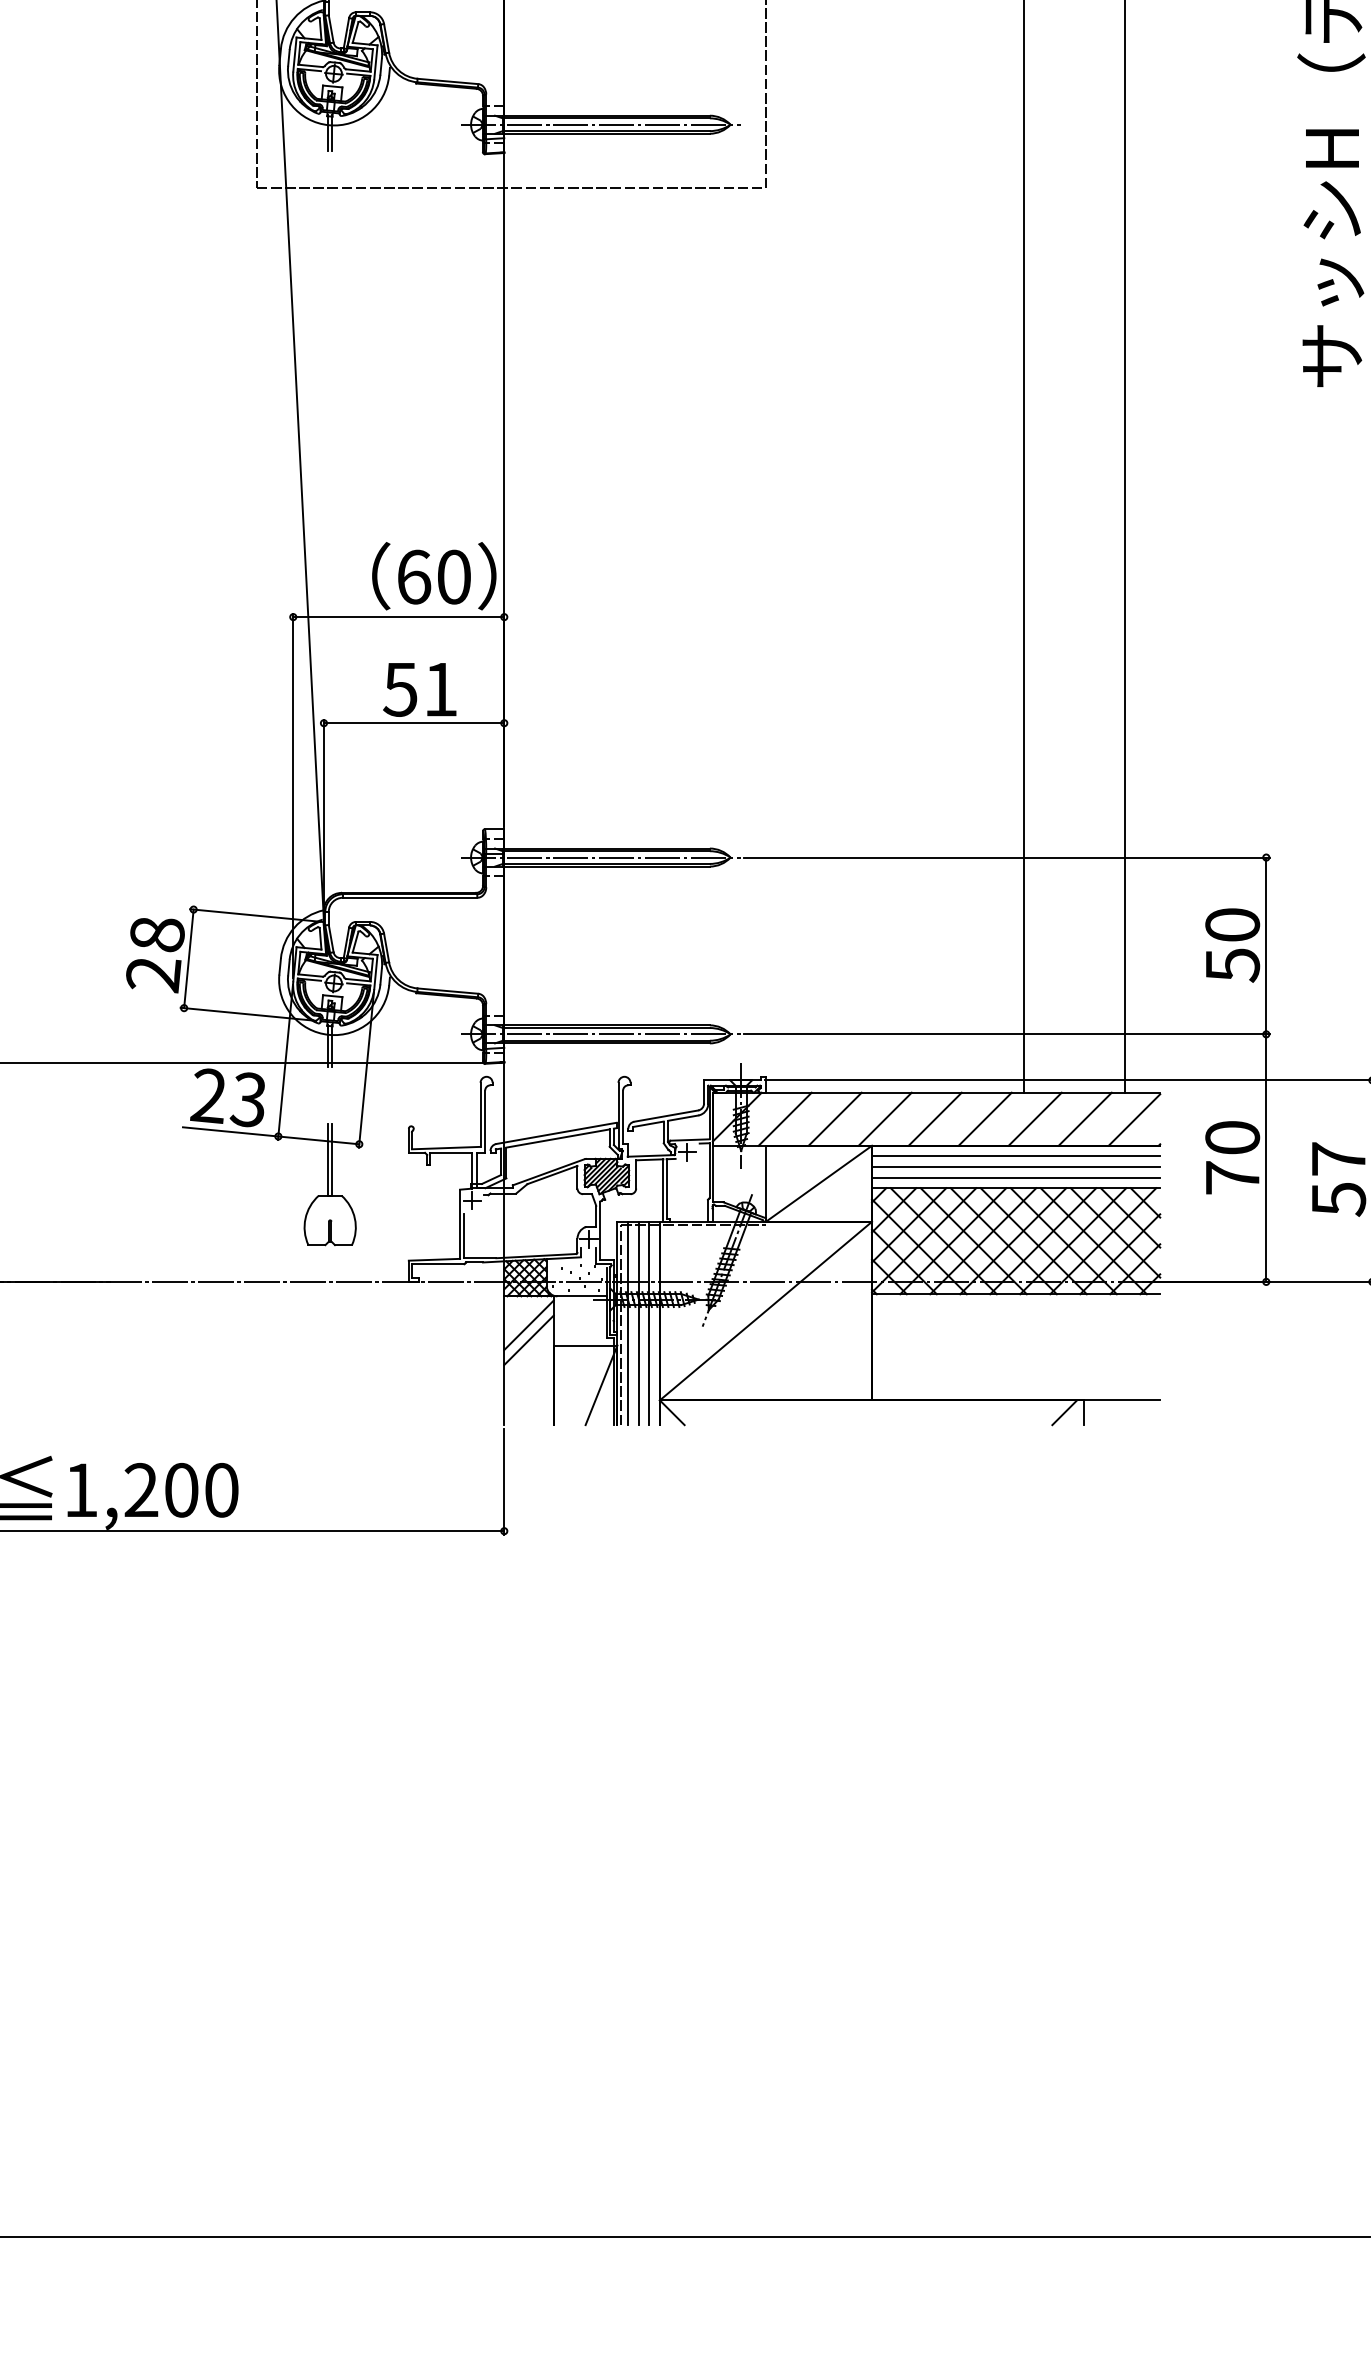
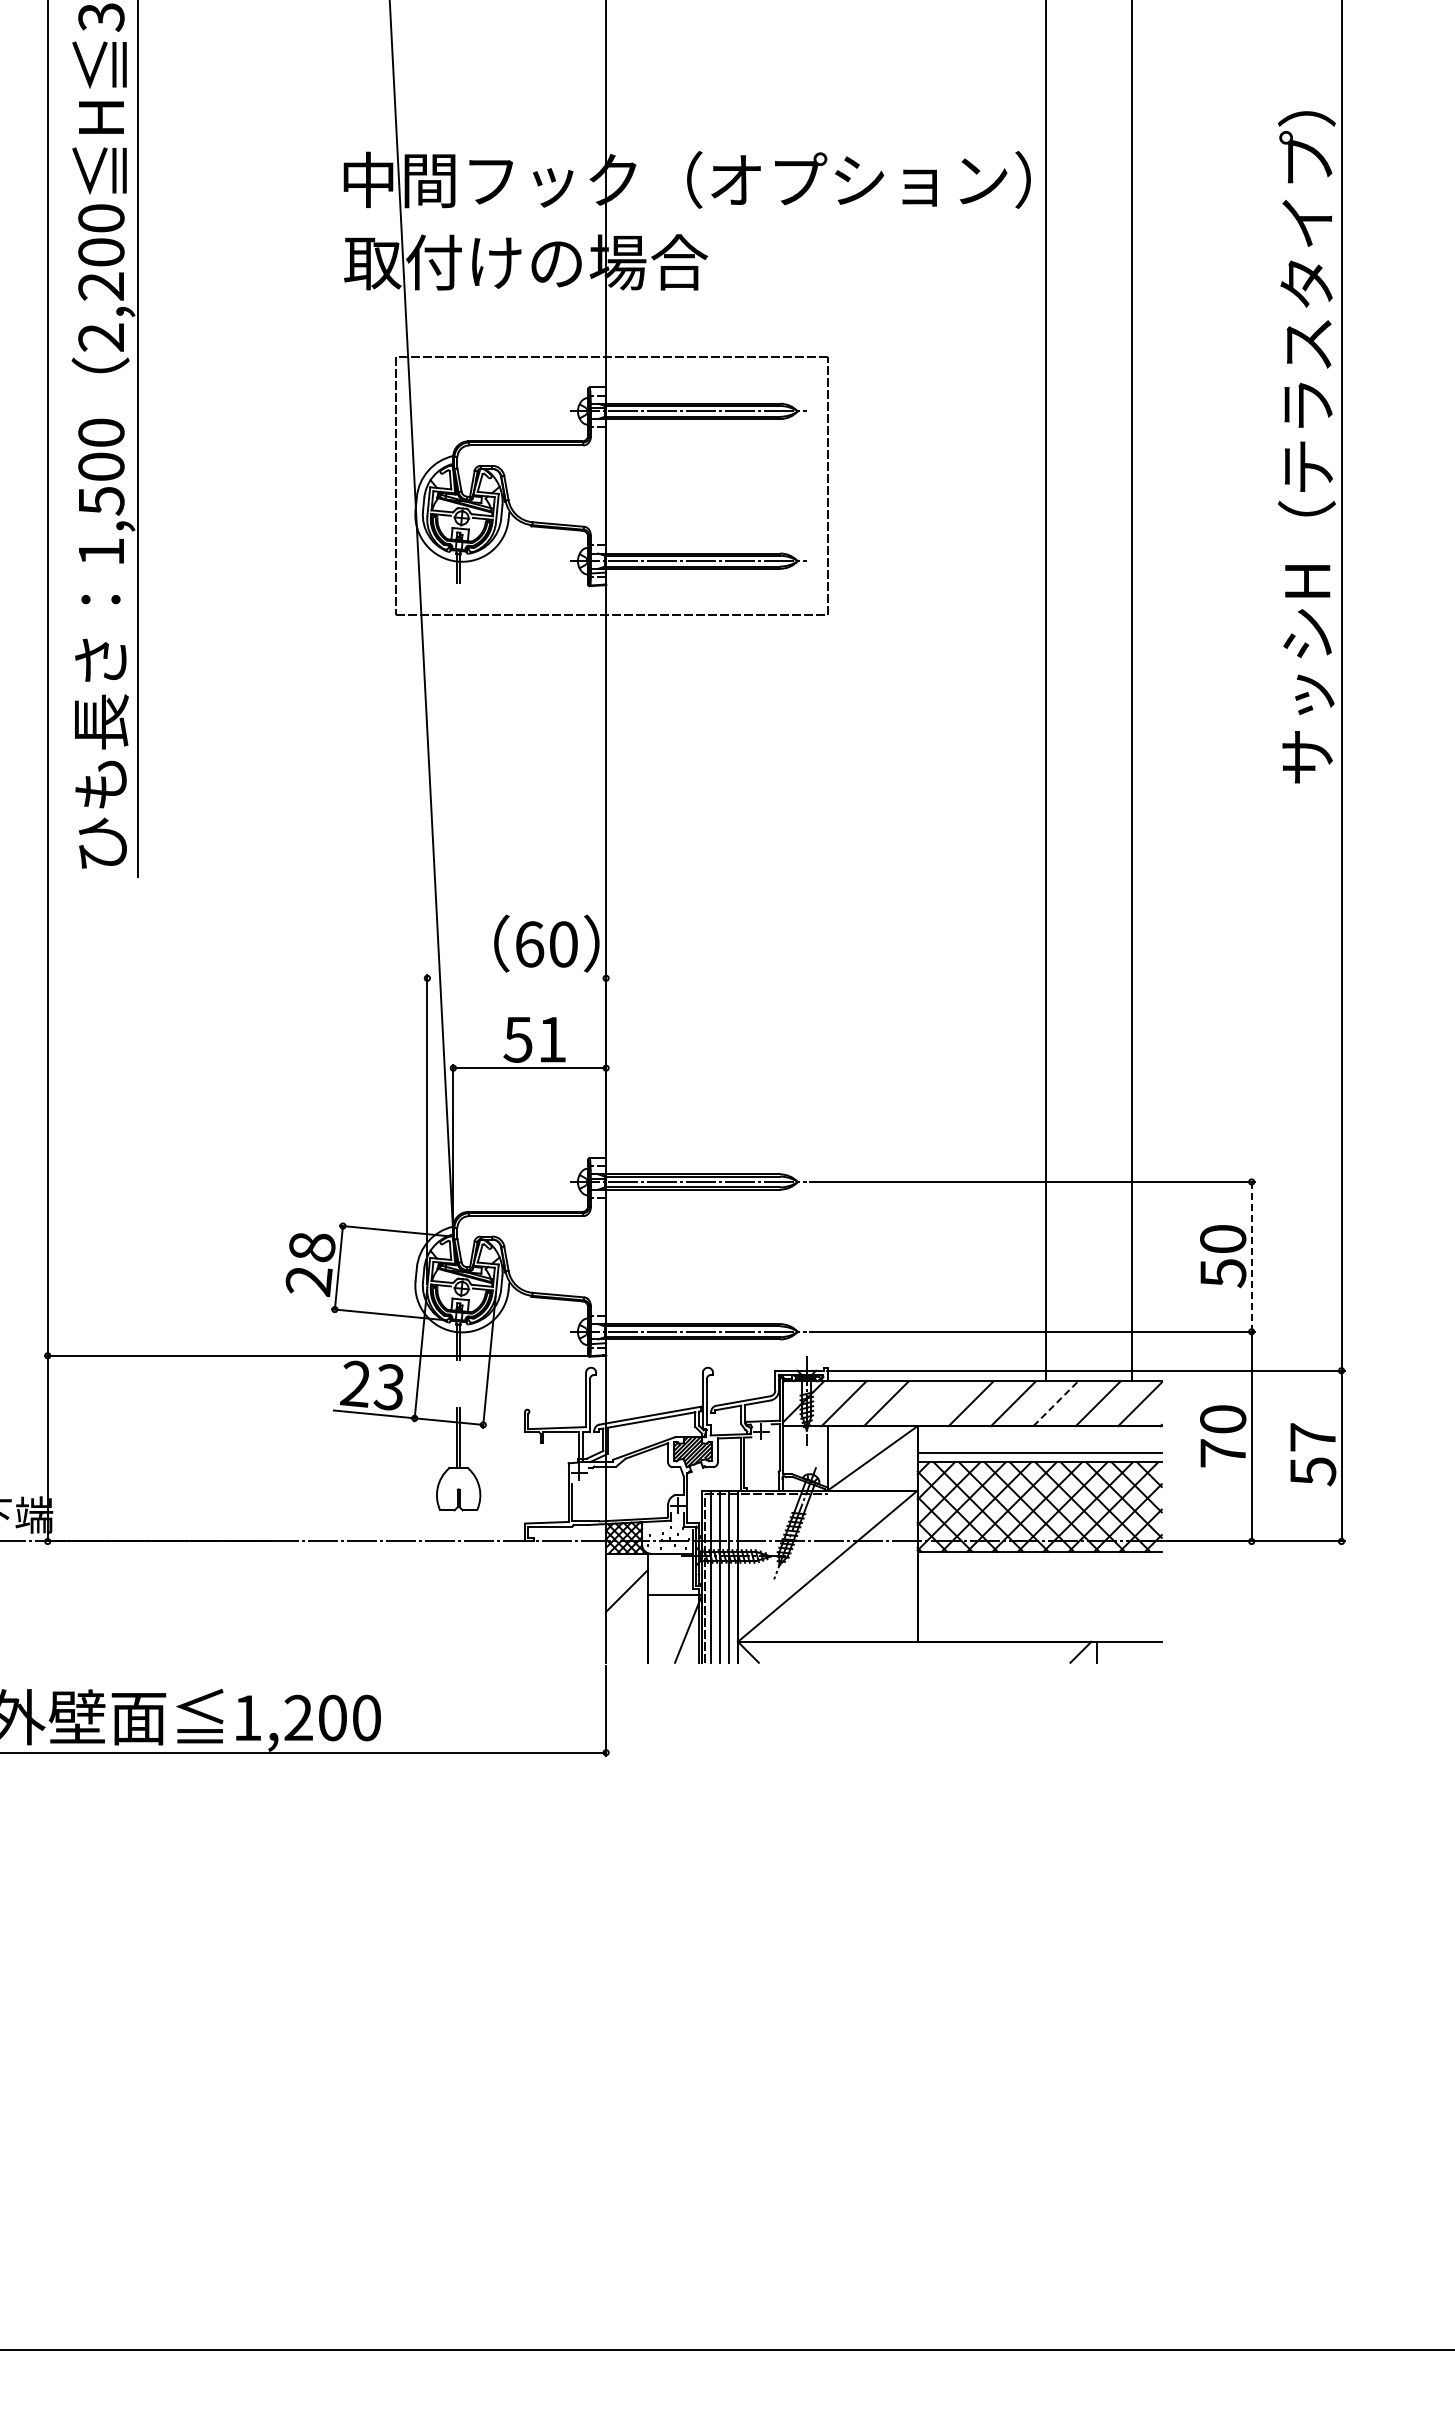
line: (398, 617) -> (516, 978), removed
line: (1266, 945) -> (1251, 1256), solid -> dashed
line: (884, 1119) -> (928, 1403), removed
line: (1034, 1119) -> (1055, 1403), solid -> dashed
line: (1015, 1156) -> (1039, 1435), removed
line: (1015, 1167) -> (1039, 1444), removed
line: (529, 1325) -> (627, 1578), removed

